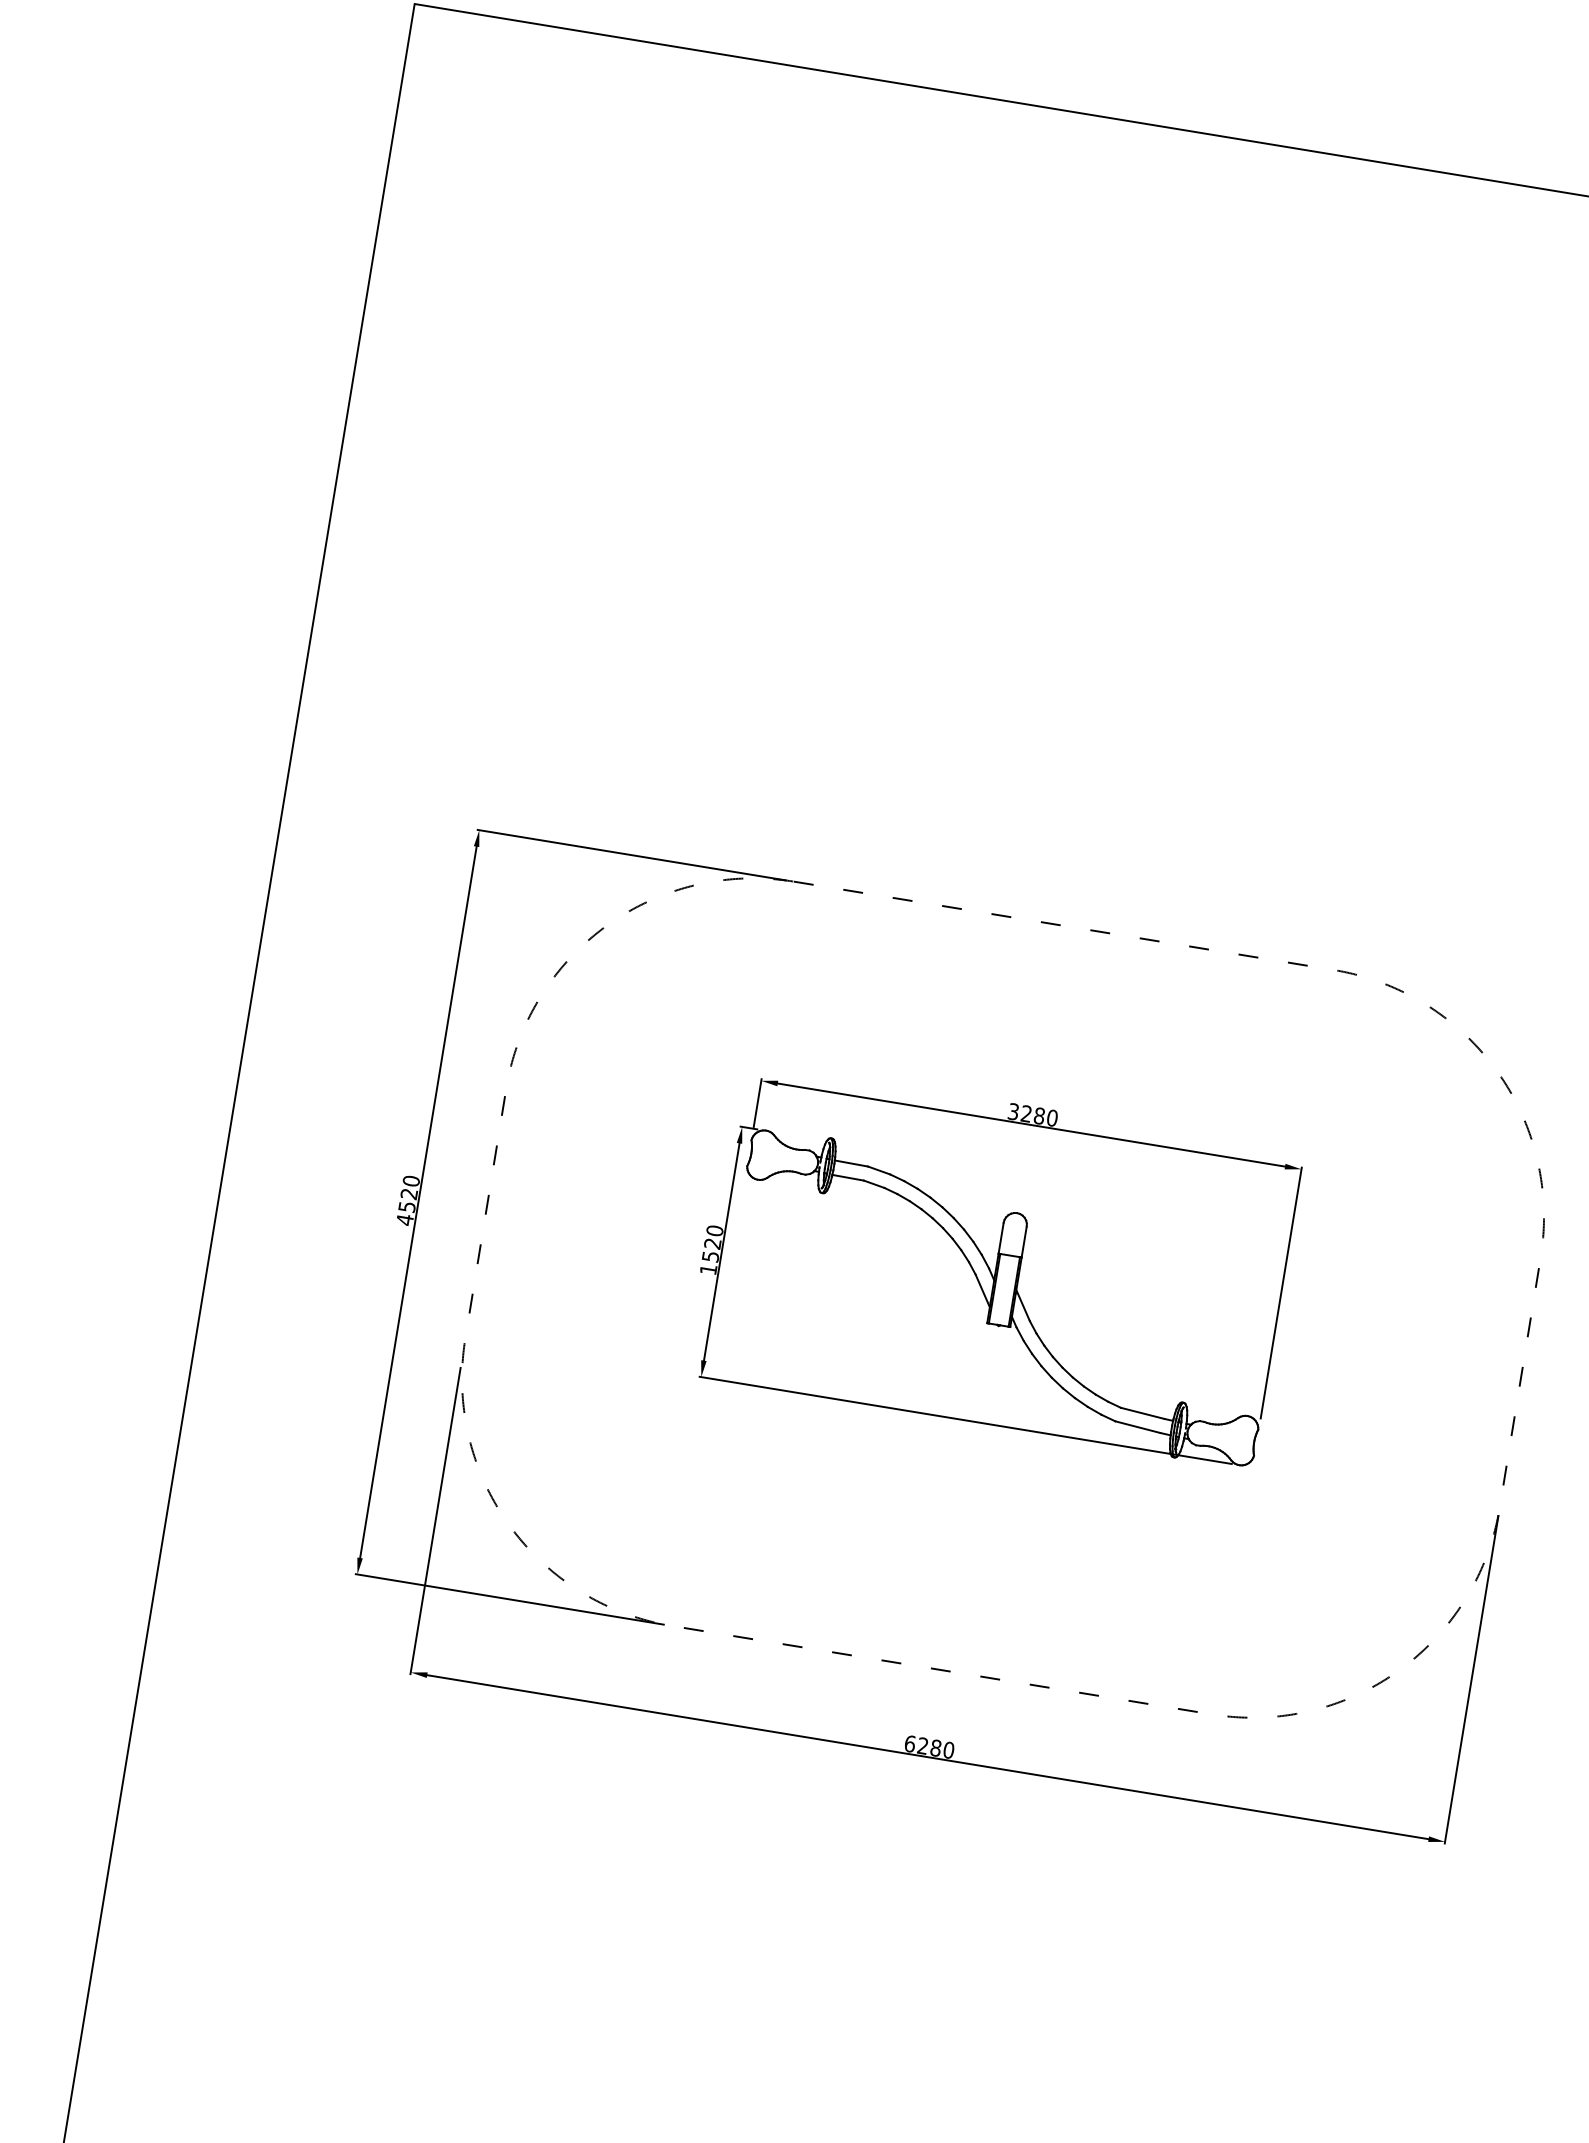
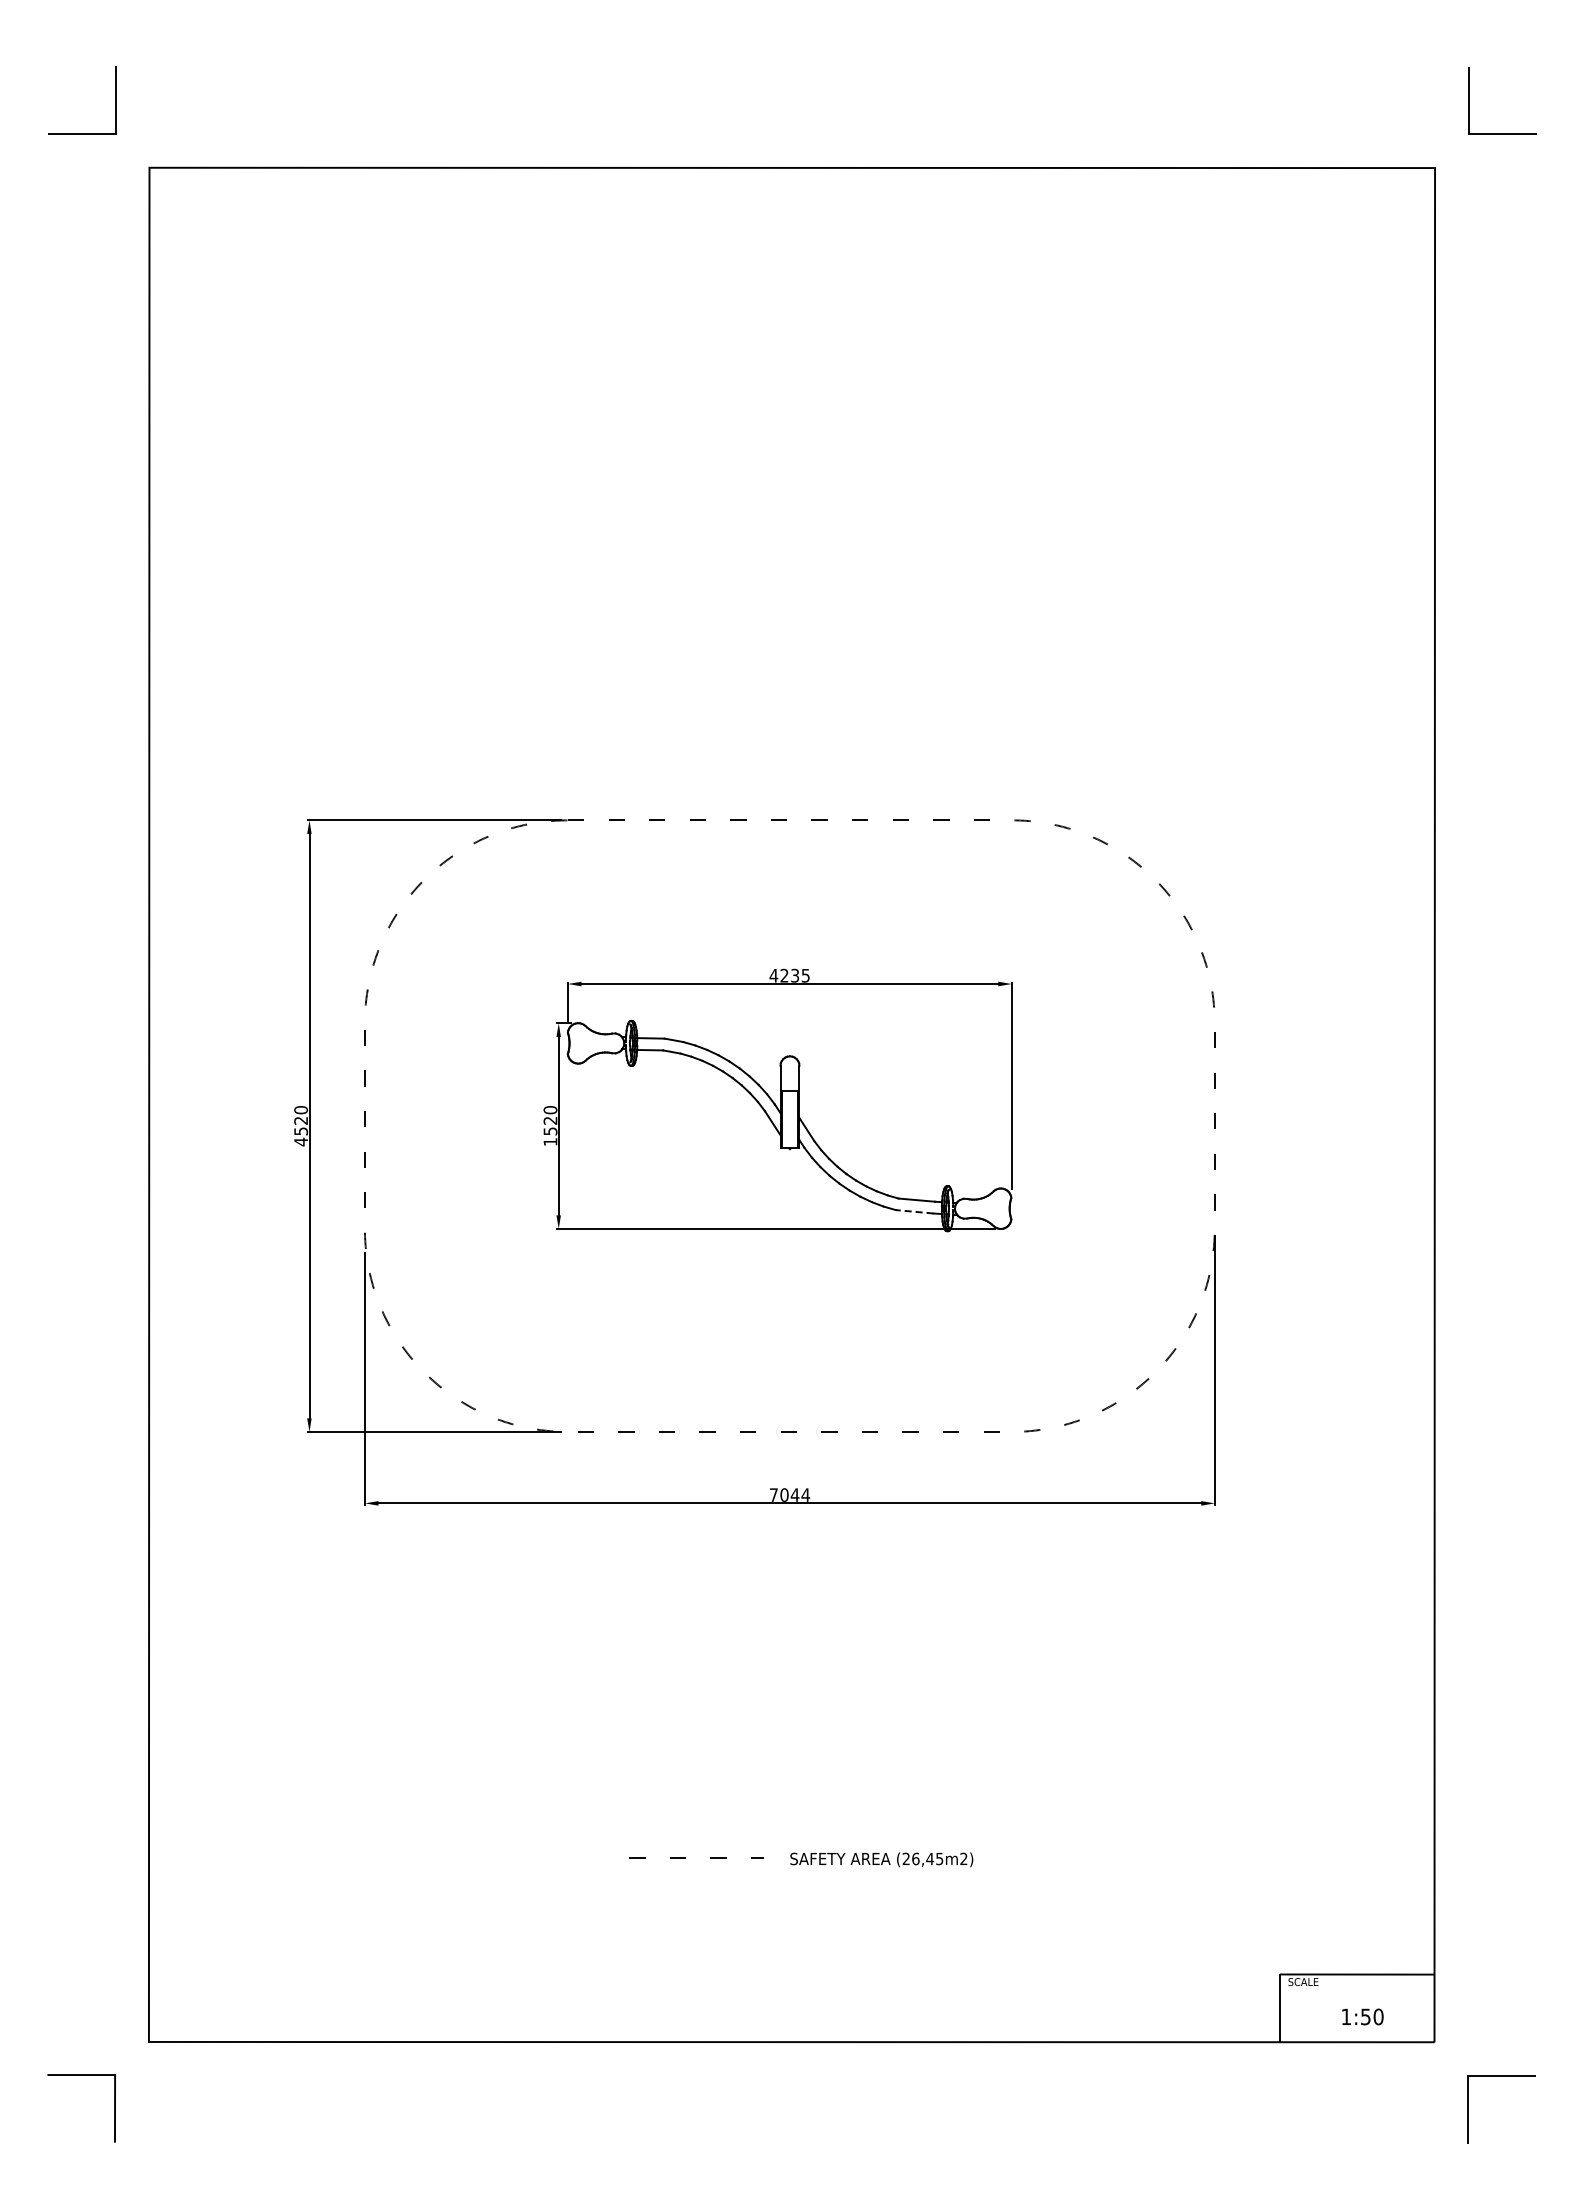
text: (1032, 1114) -> (789, 975), 3280 -> 4235
line: (1137, 1426) -> (914, 1211), solid -> dashed
text: (929, 1746) -> (789, 1494), 6280 -> 7044

